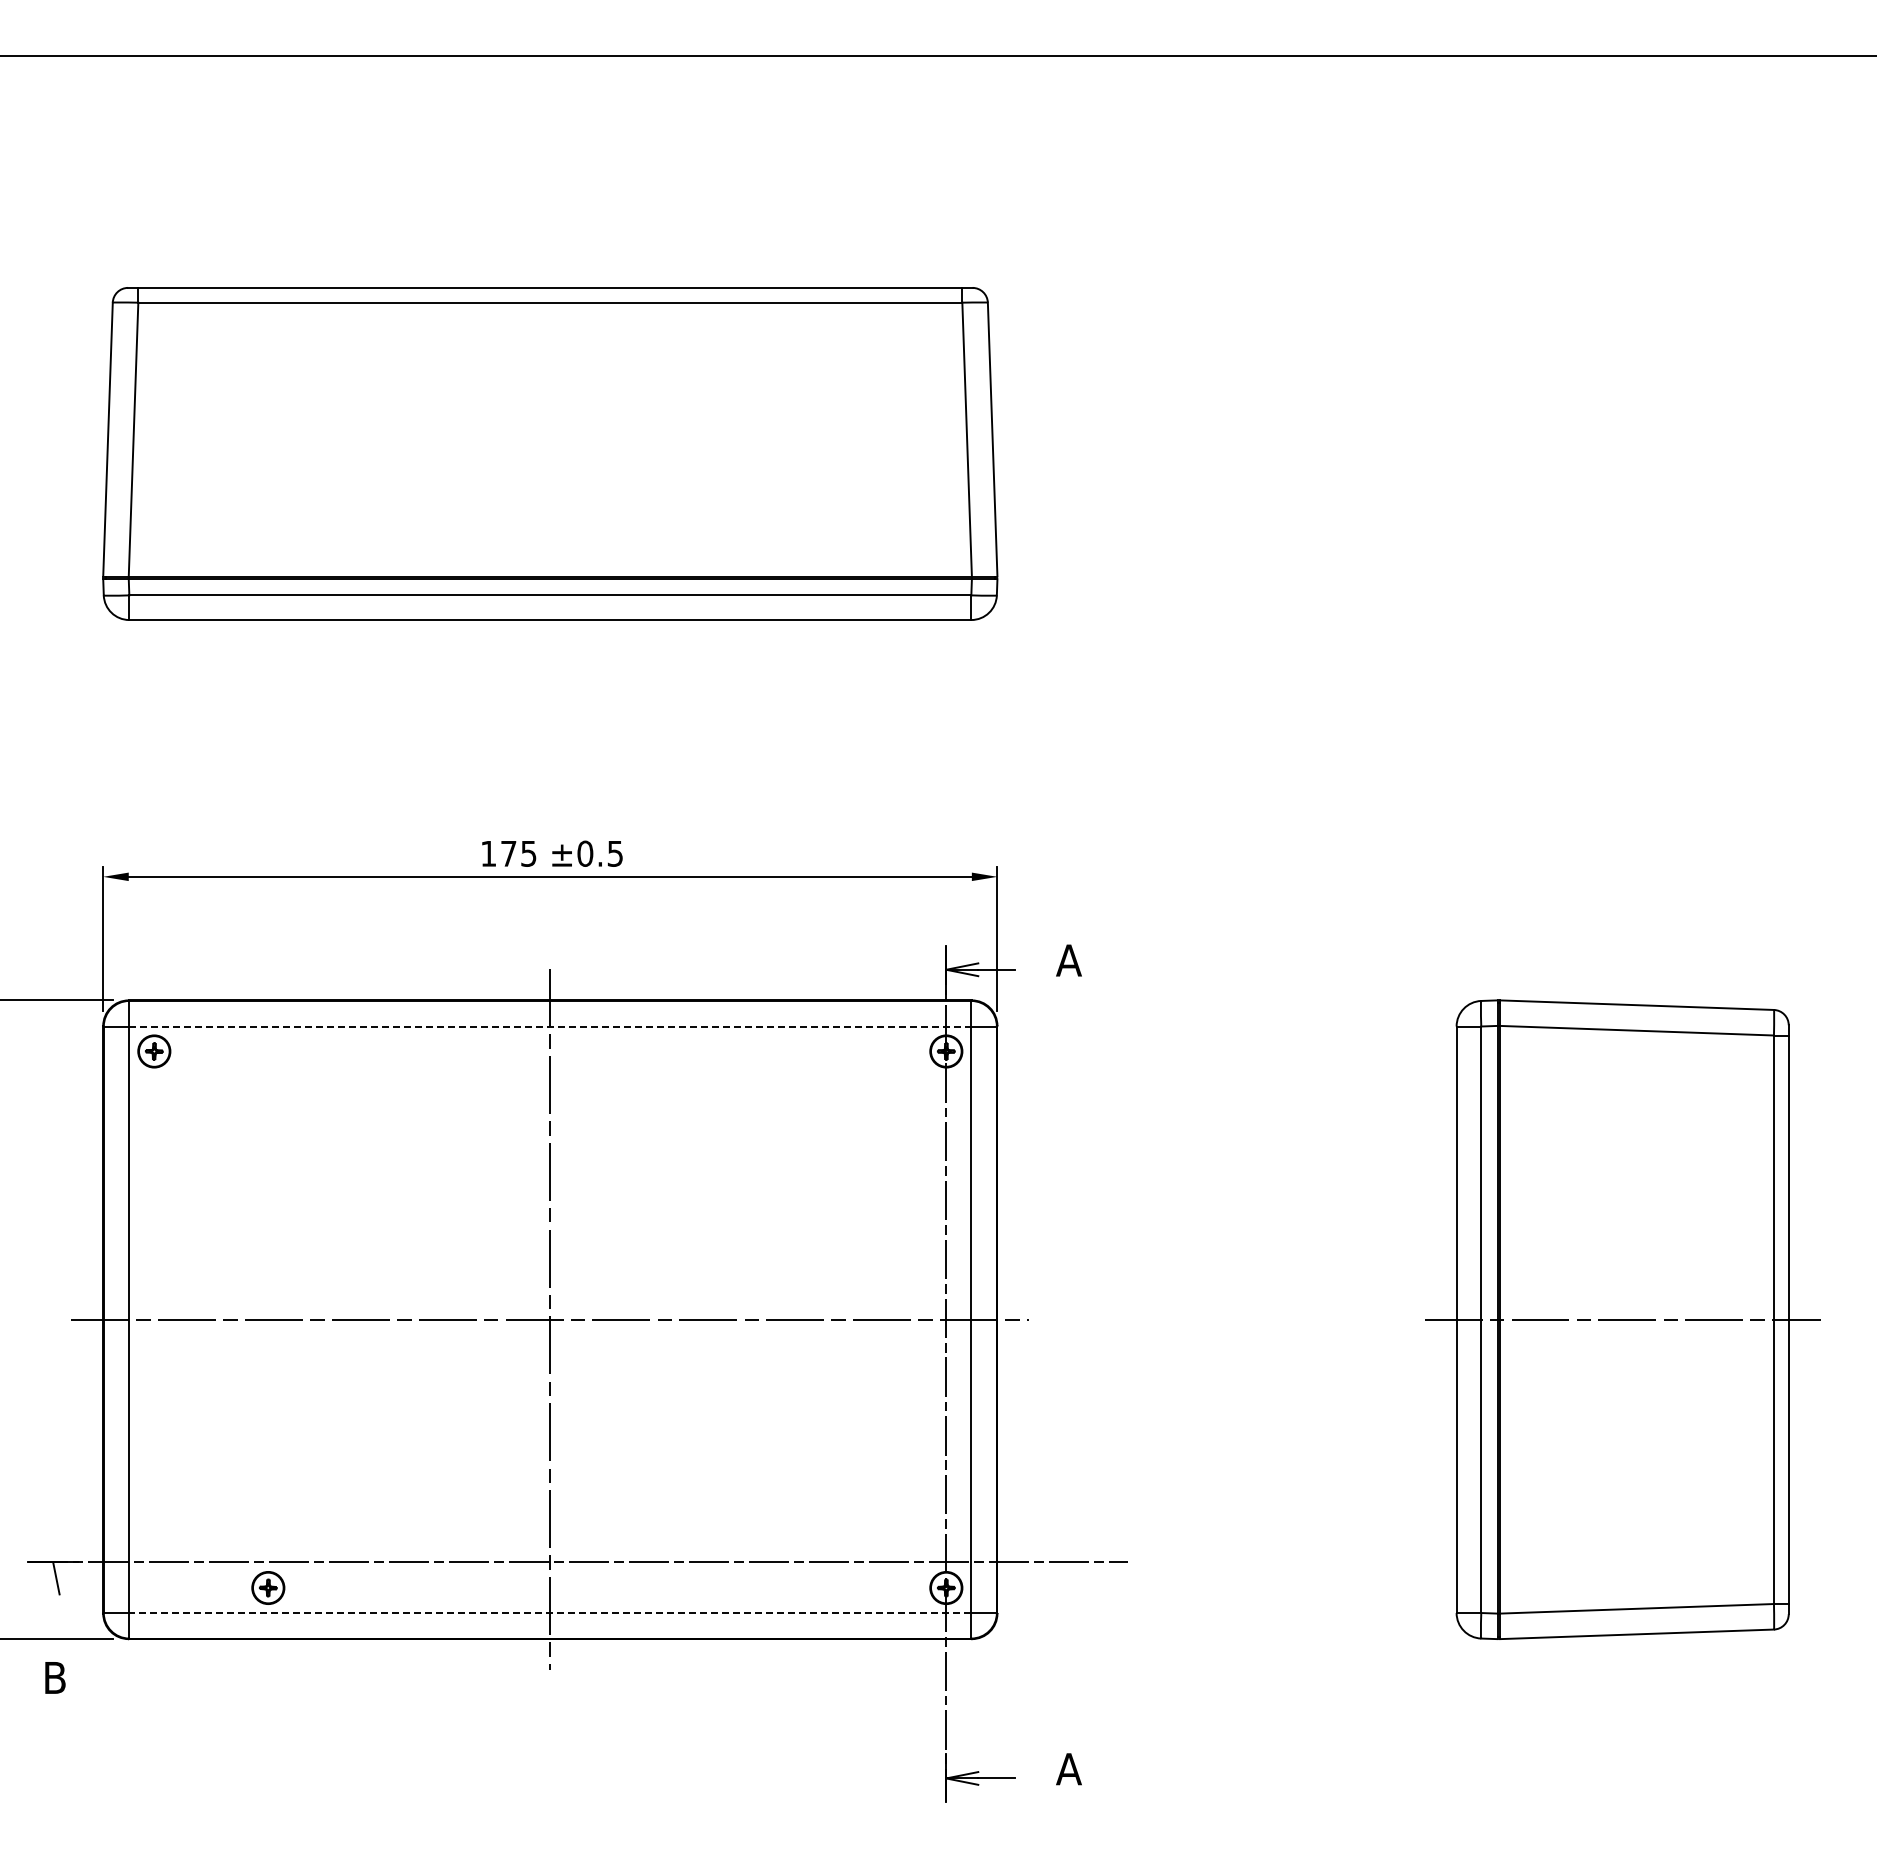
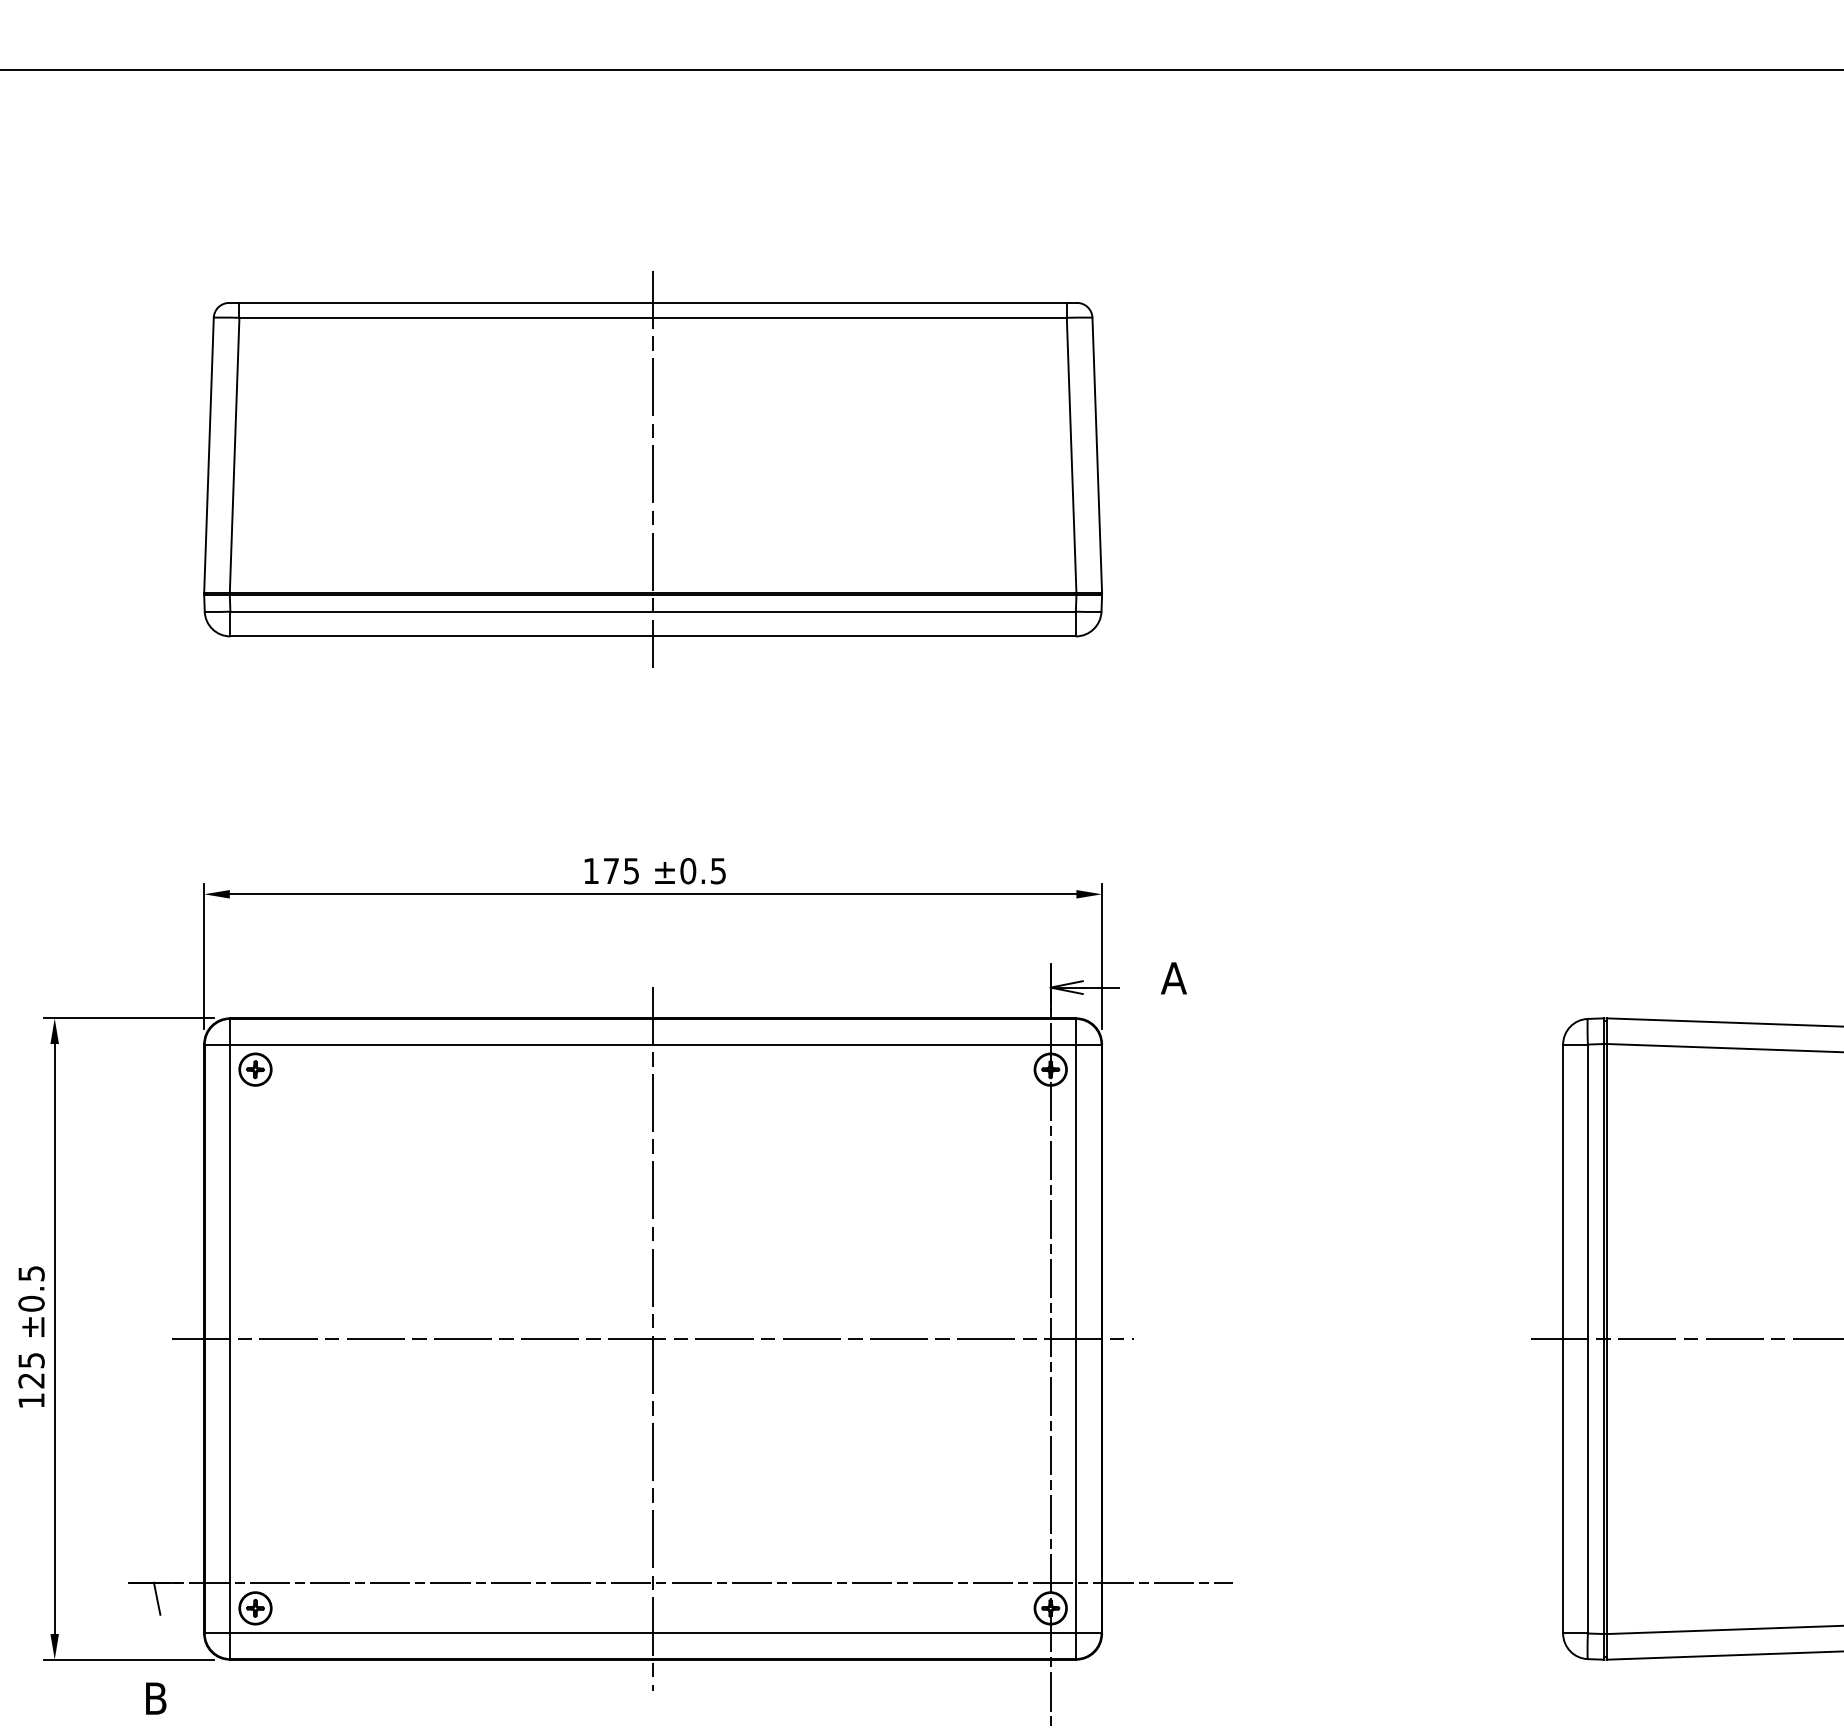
line: (550, 453) -> (653, 469), added
line: (550, 1026) -> (653, 1044), dashed -> solid
part: (268, 1587) -> (255, 1607), moved
line: (549, 1613) -> (652, 1633), dashed -> solid

